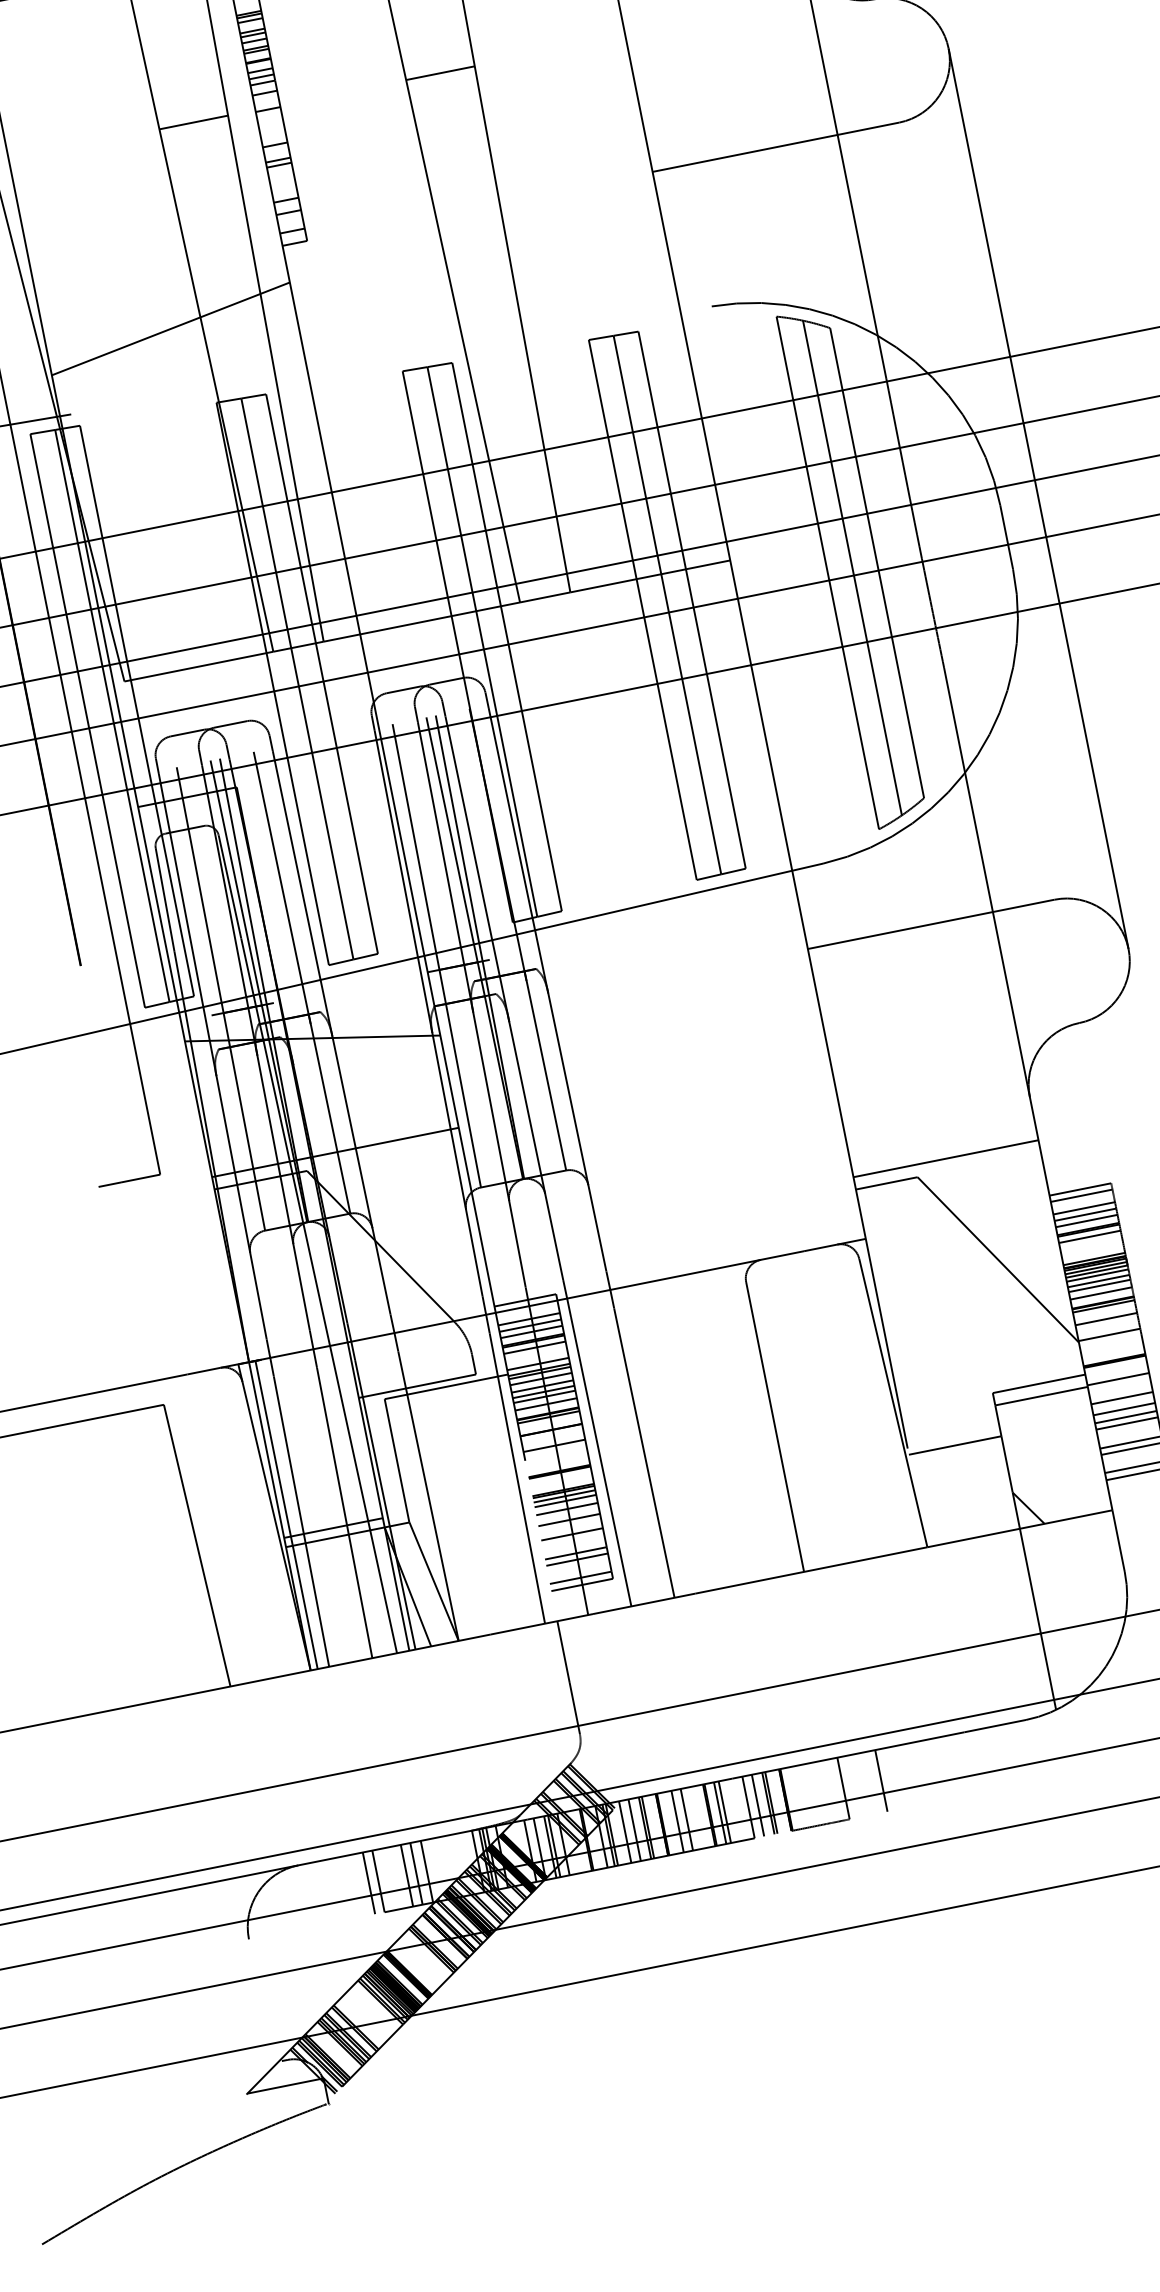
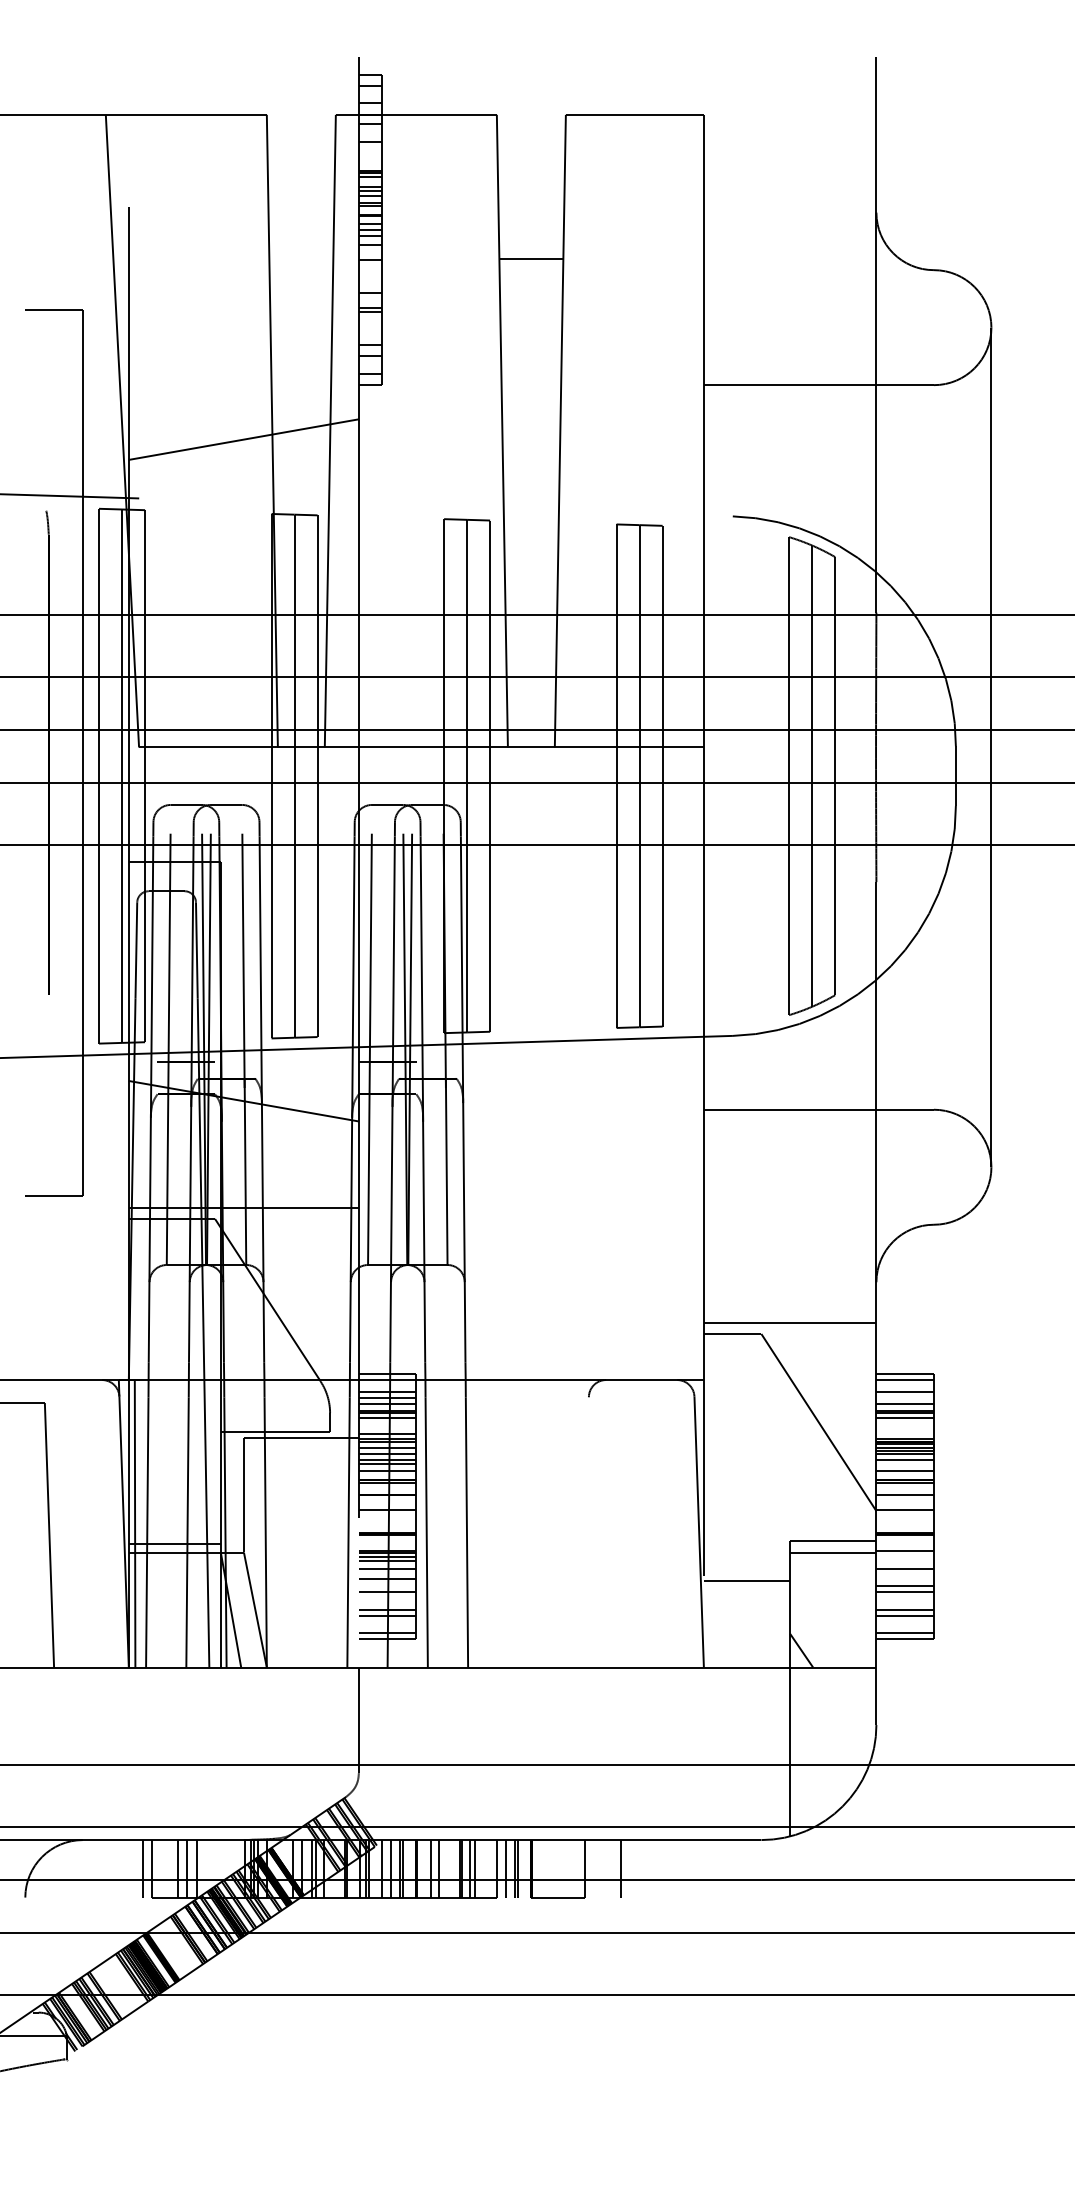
line: (193, 122) -> (301, 258), removed
line: (1084, 1214) -> (904, 1397), removed
line: (1099, 1286) -> (904, 1464), removed
line: (1123, 1408) -> (904, 1578), removed
line: (774, 1427) -> (588, 1532), removed

